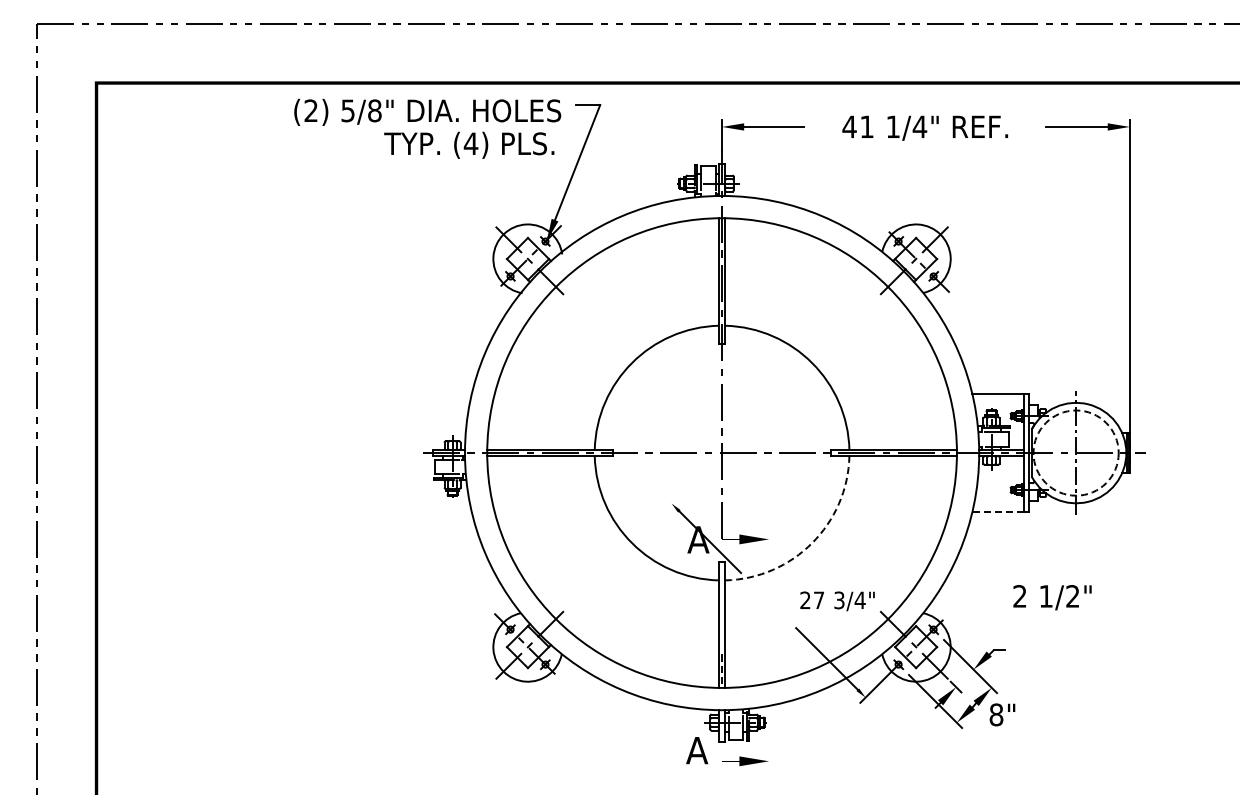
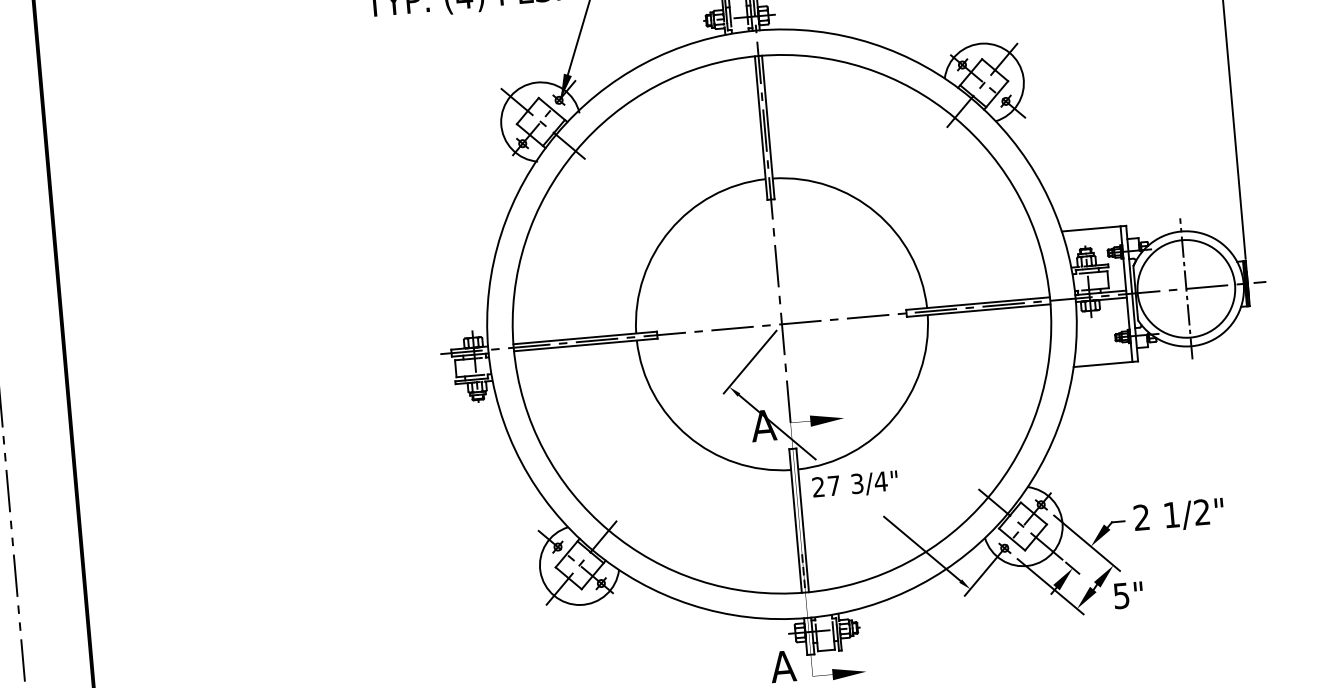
circle: (1075, 452) -> (1185, 288), dashed -> solid
line: (691, 483) -> (750, 362), added
line: (997, 512) -> (1102, 364), dashed -> solid
arc: (812, 543) -> (894, 418), dashed -> solid
text: (1052, 597) -> (1179, 515), moved
text: (837, 601) -> (855, 485), moved
text: (996, 714) -> (1121, 595), 8" -> 5"

